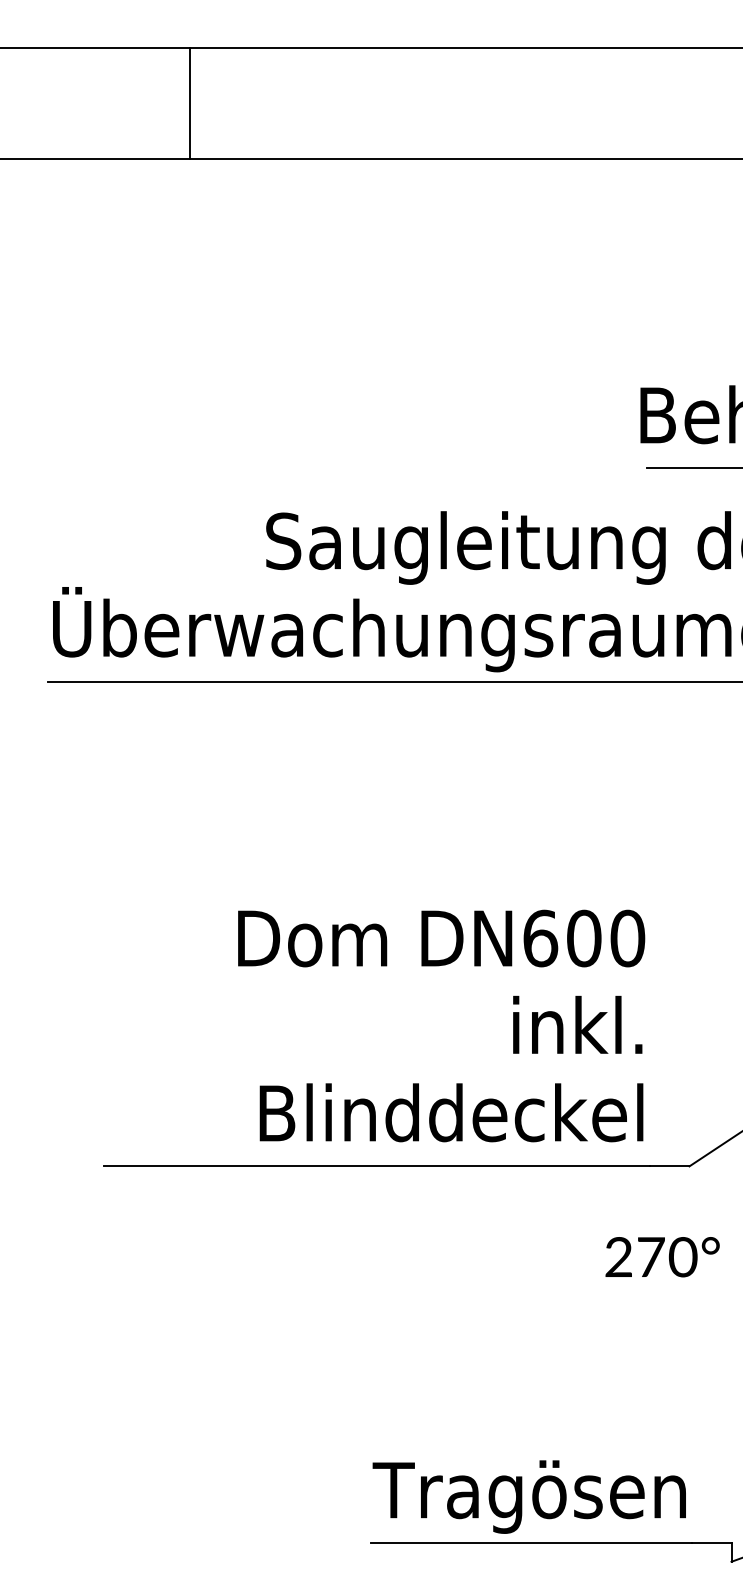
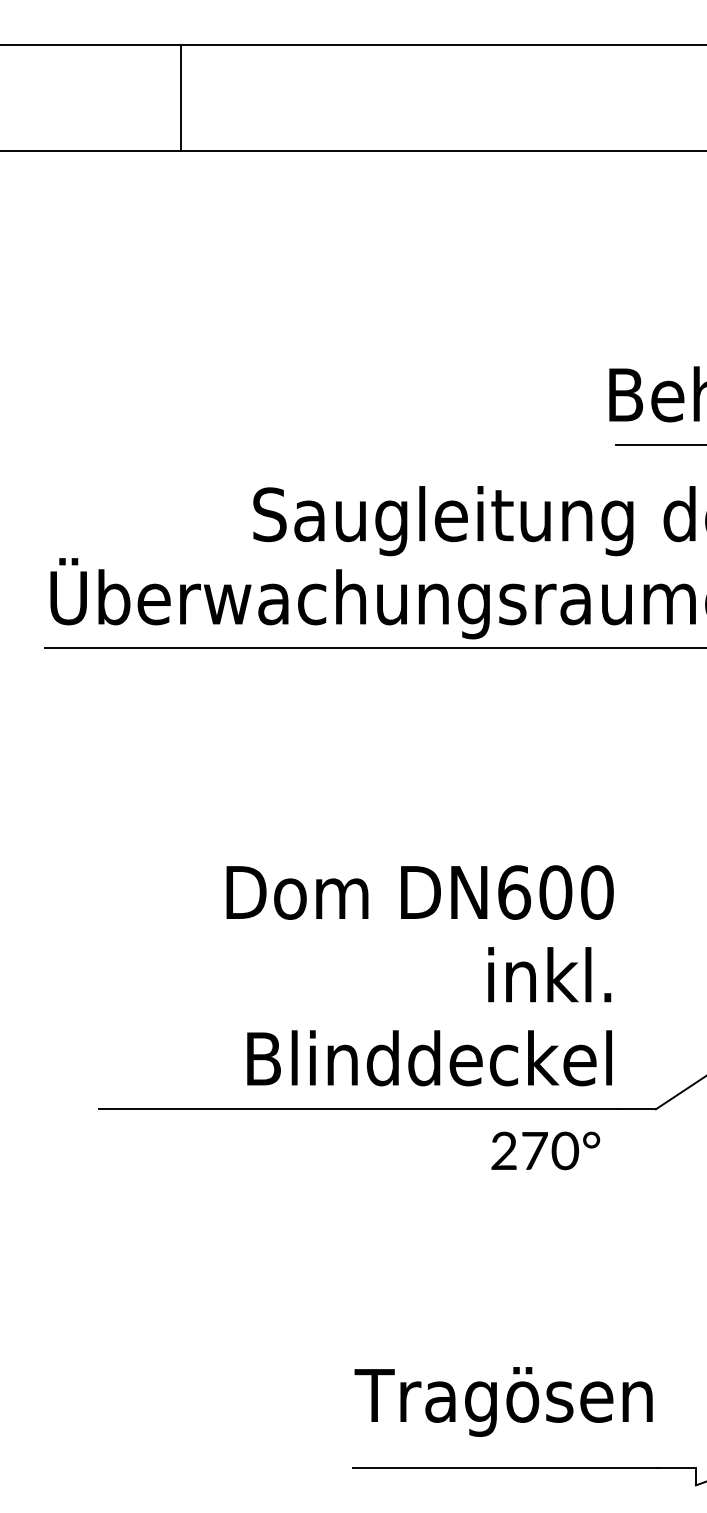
text: (662, 1257) -> (545, 1151), moved
text: (528, 1496) -> (502, 1401), moved

